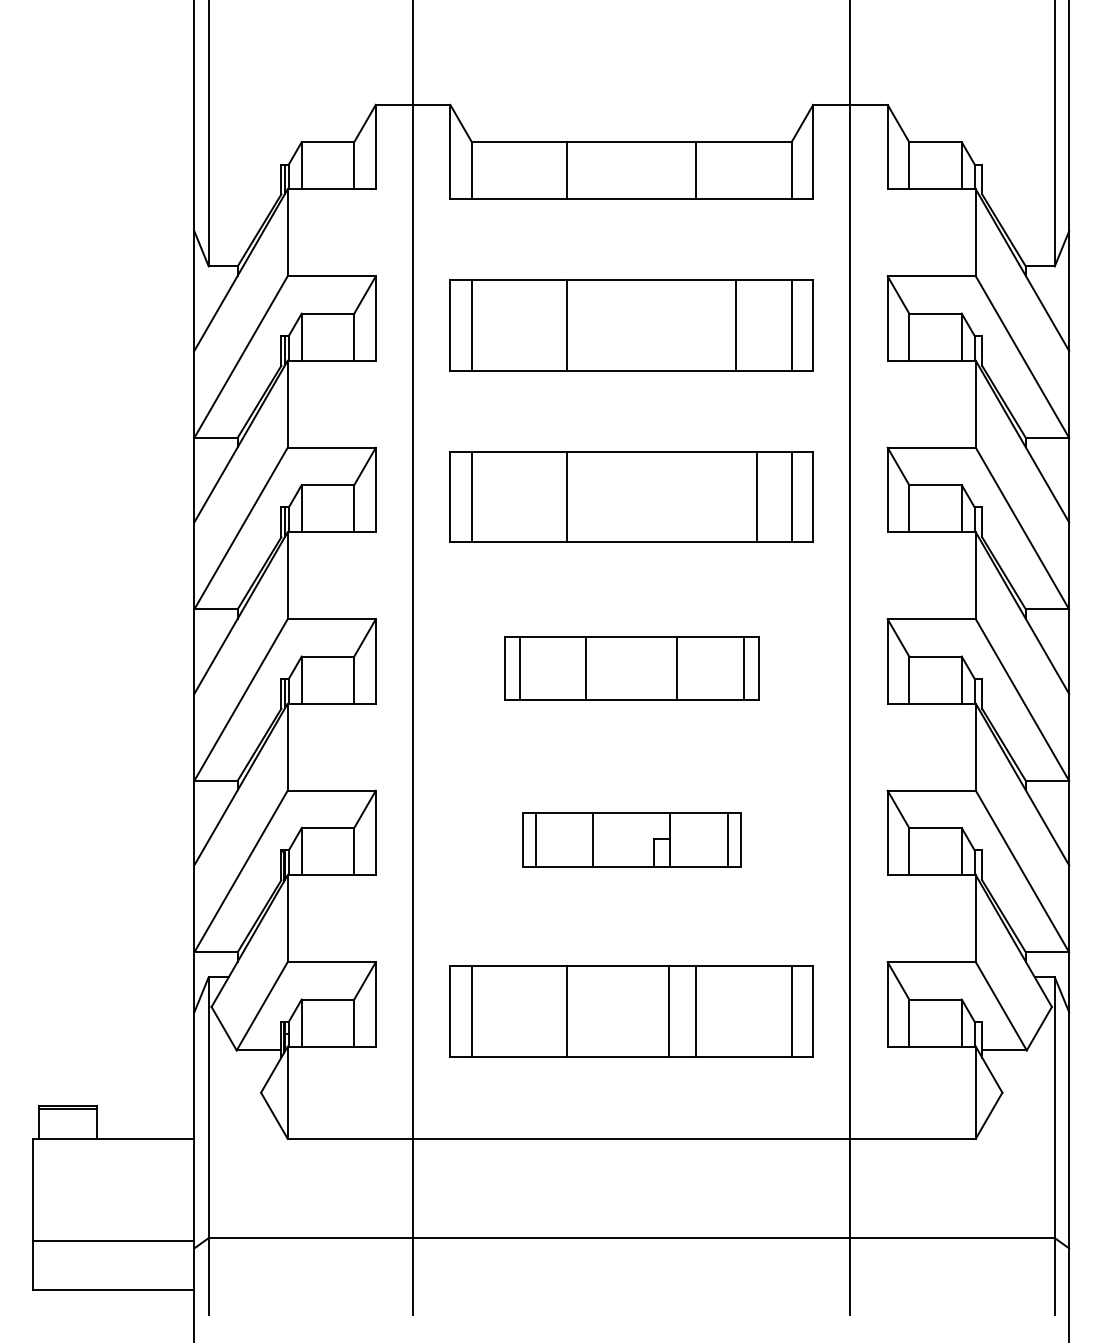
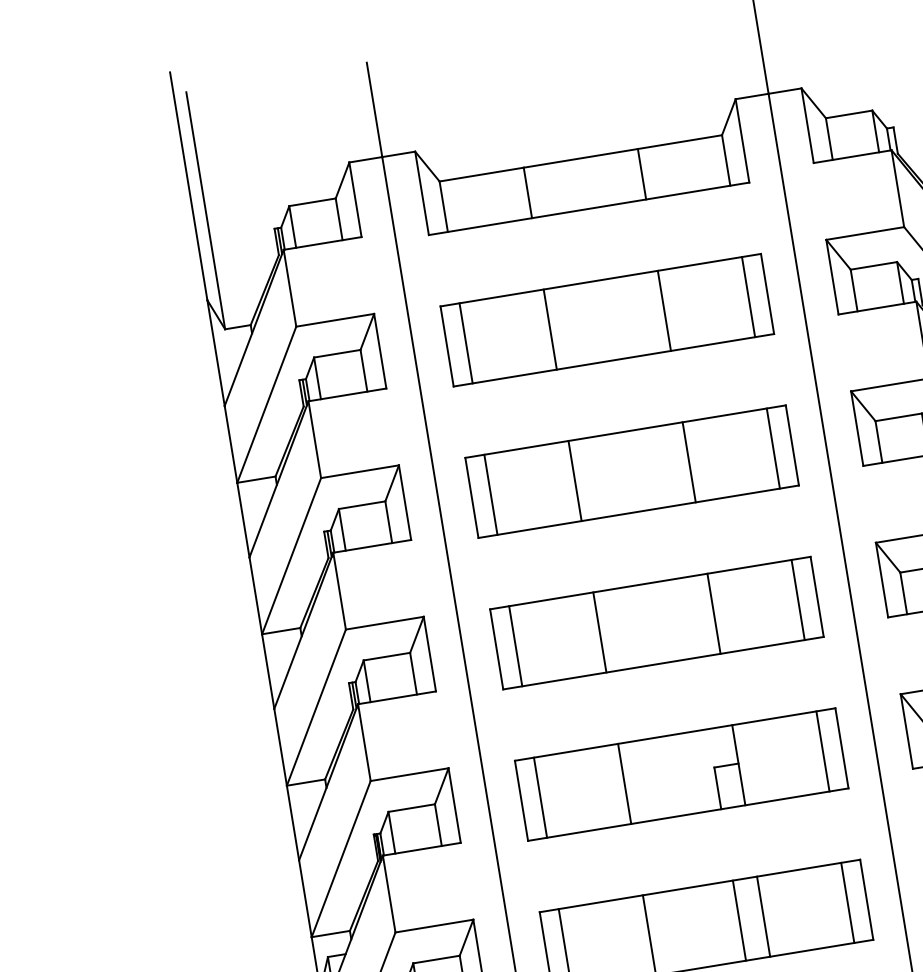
line: (736, 325) -> (664, 310), moved
line: (757, 496) -> (689, 461), moved
part: (631, 668) -> (656, 623), size x1.43
part: (631, 839) -> (681, 774), size x1.67

